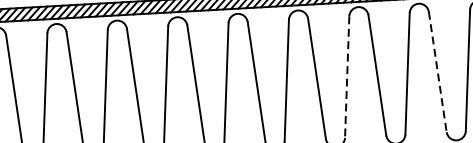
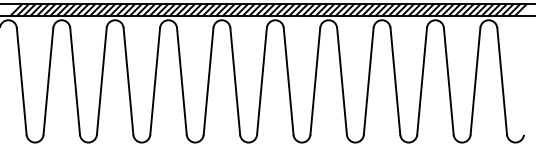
line: (437, 72) -> (448, 81), dashed -> solid
line: (346, 77) -> (368, 81), dashed -> solid

